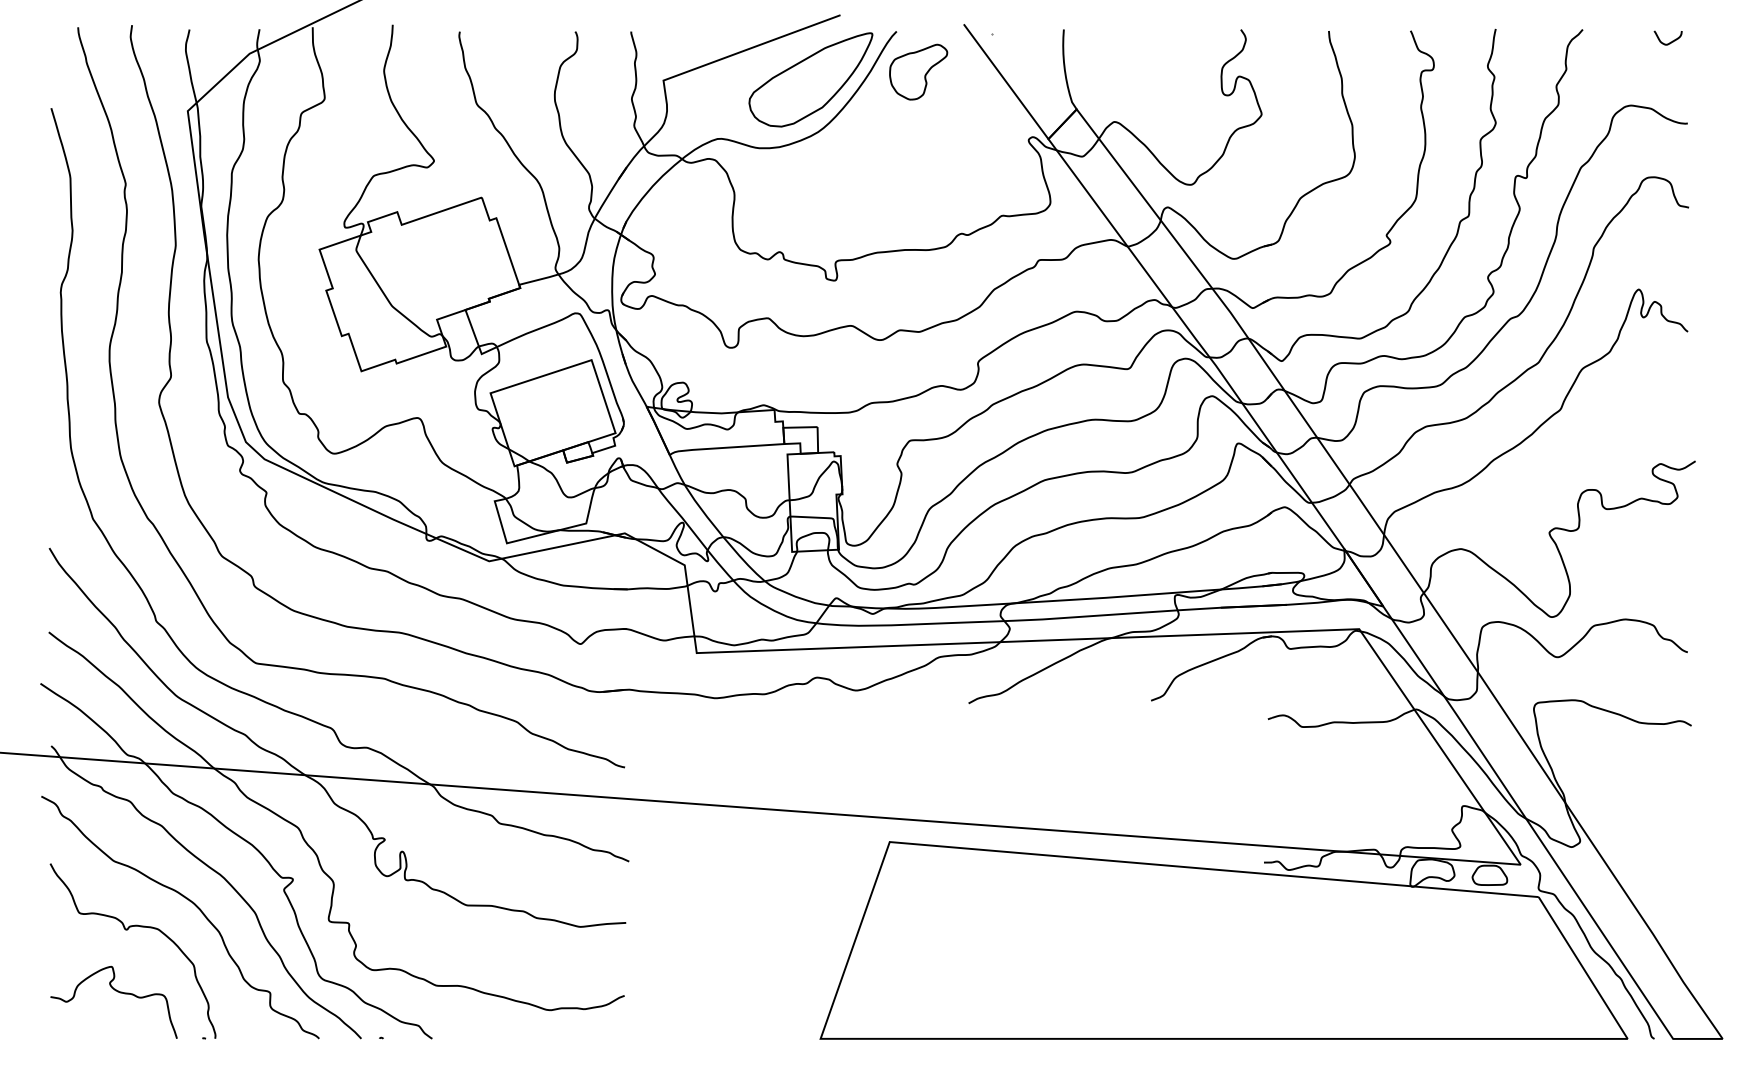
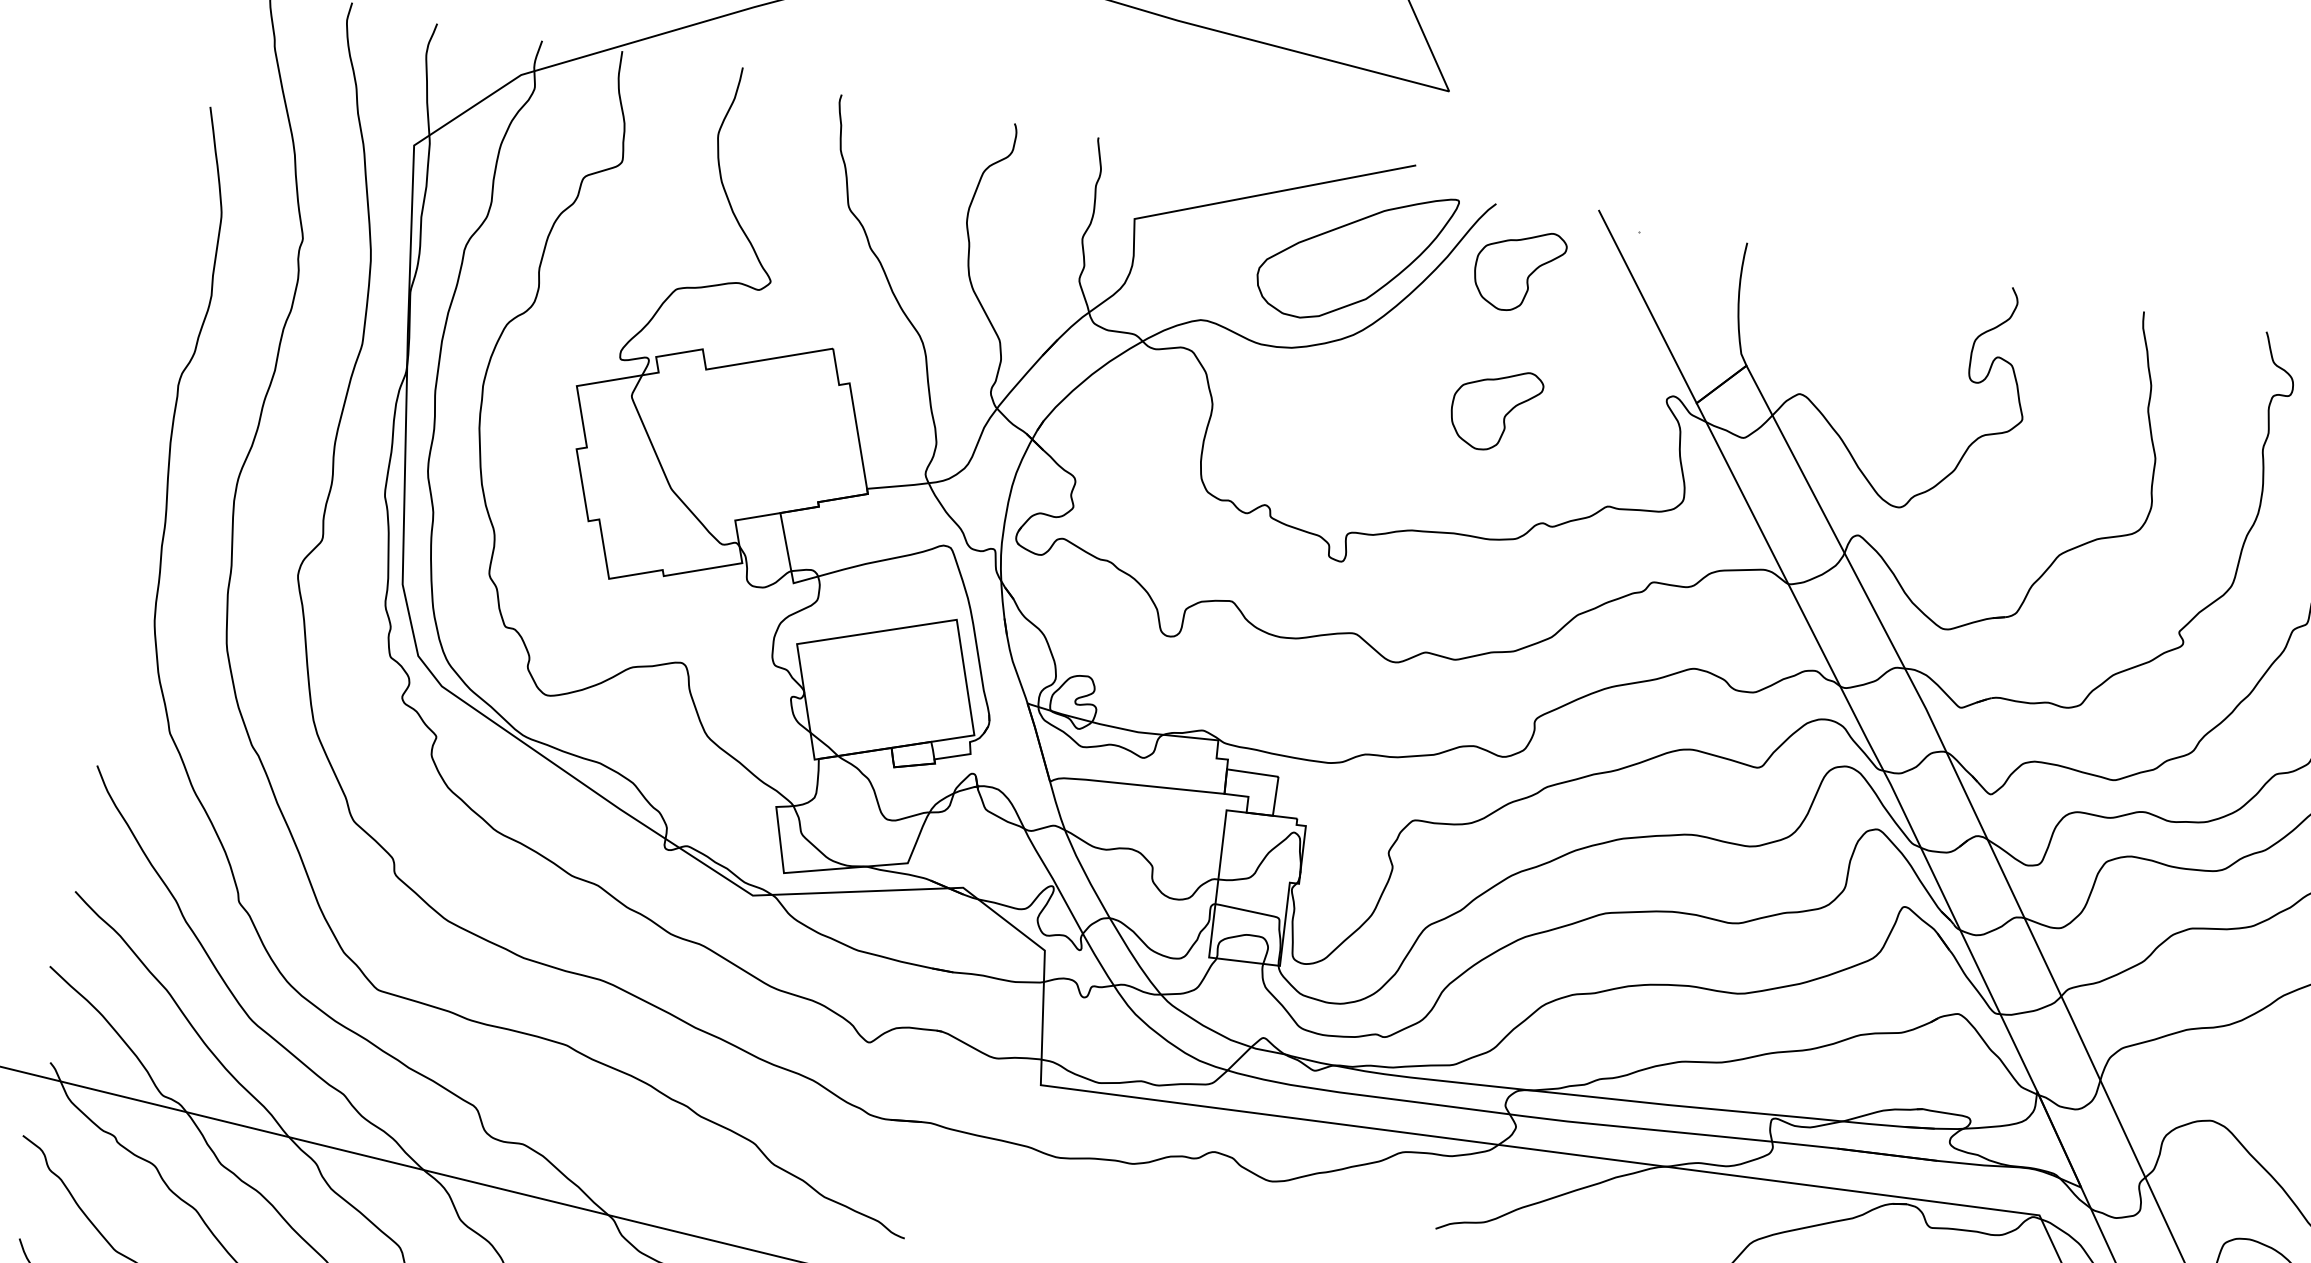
part: (918, 164) -> (1495, 408), added

